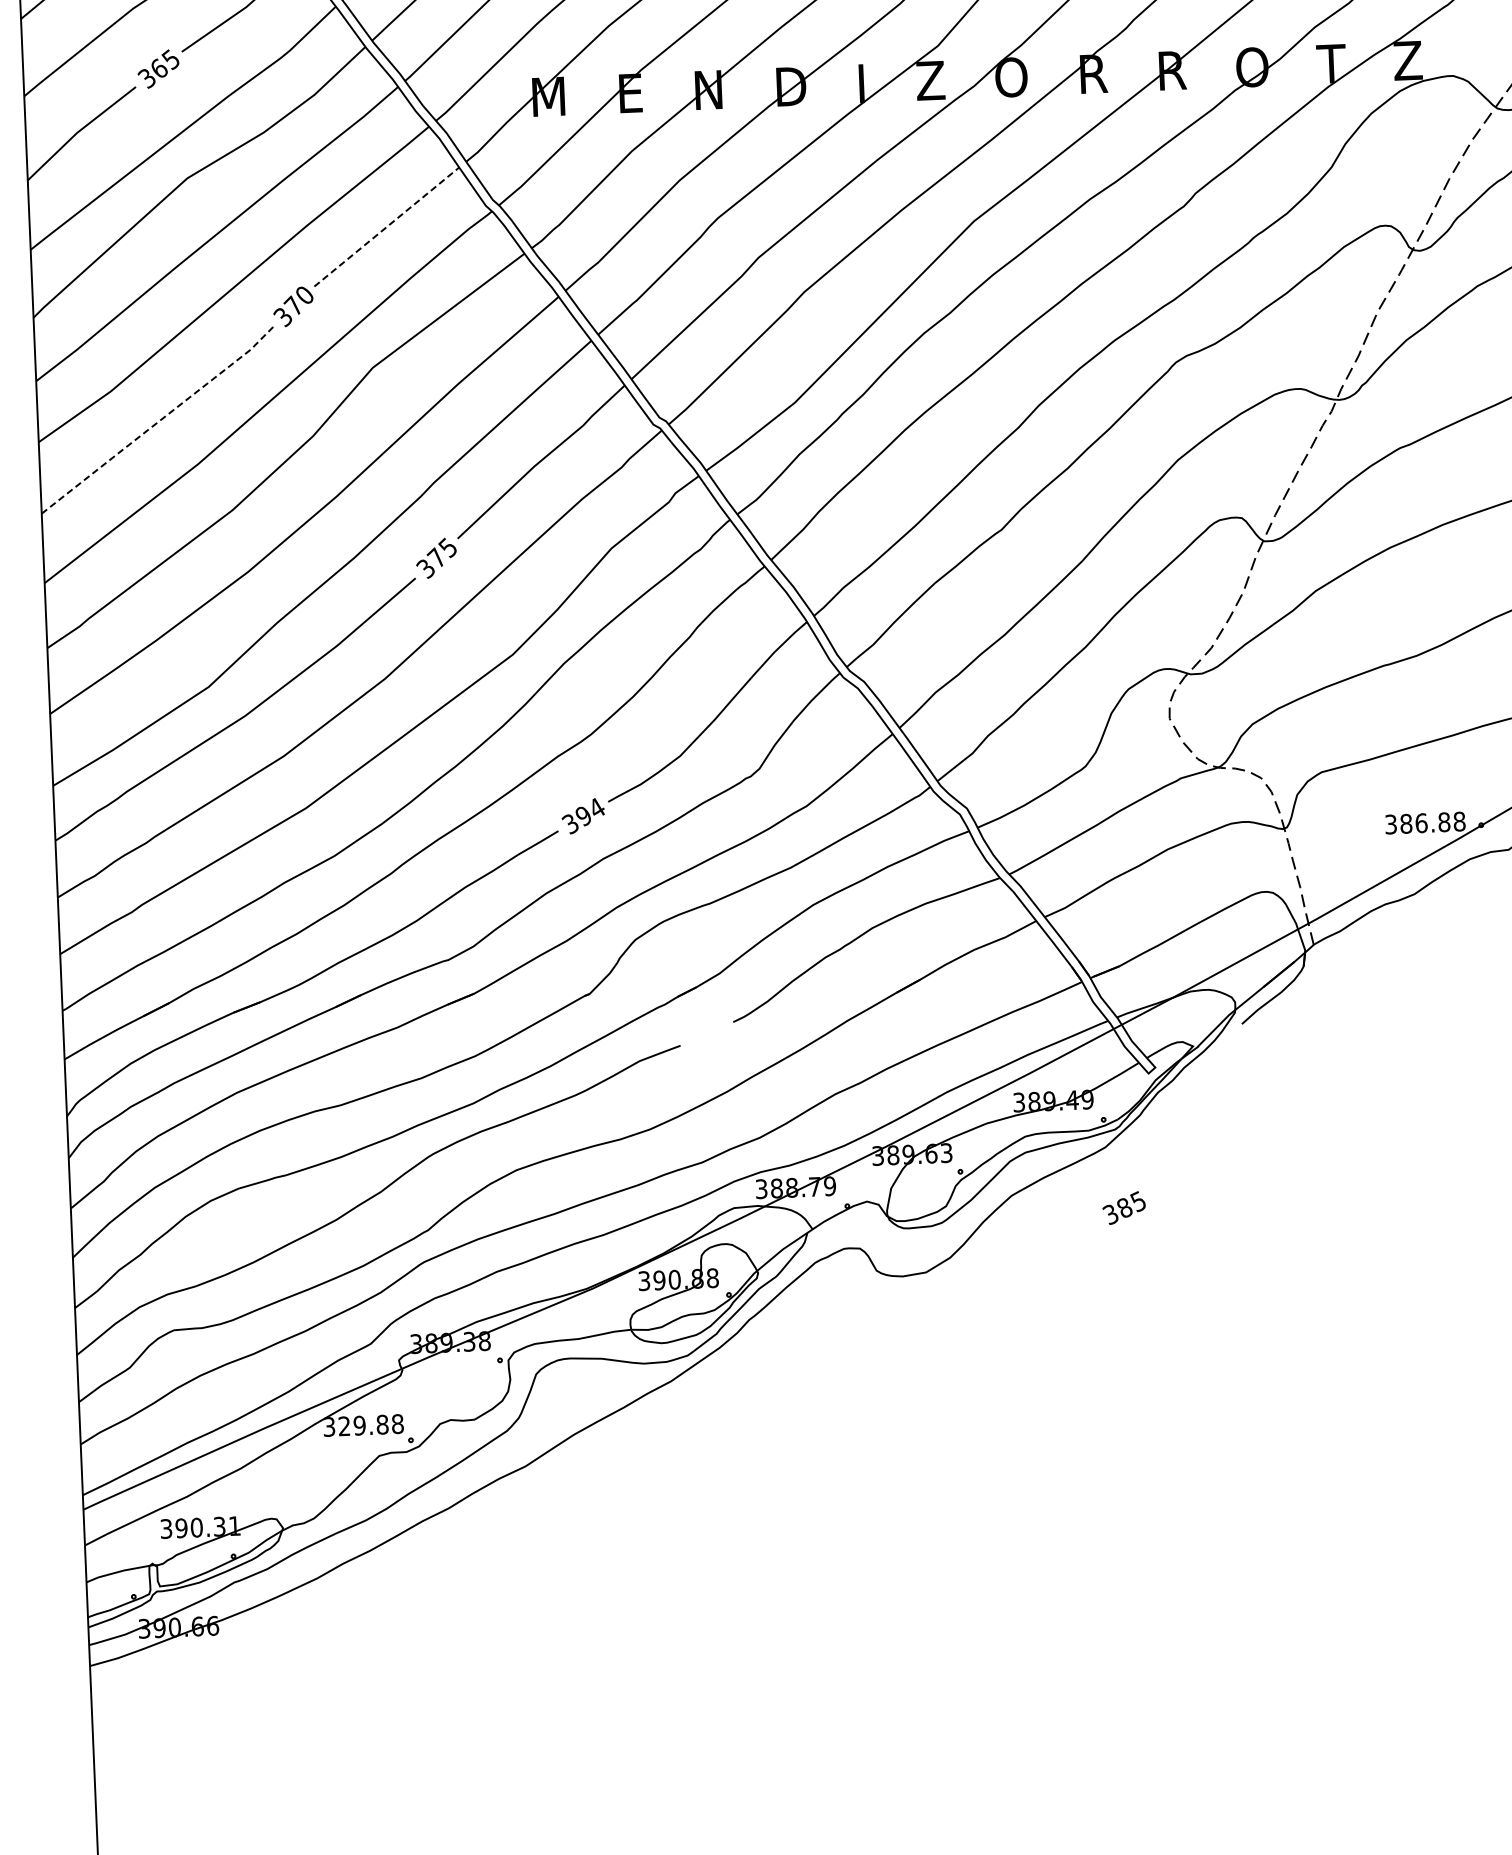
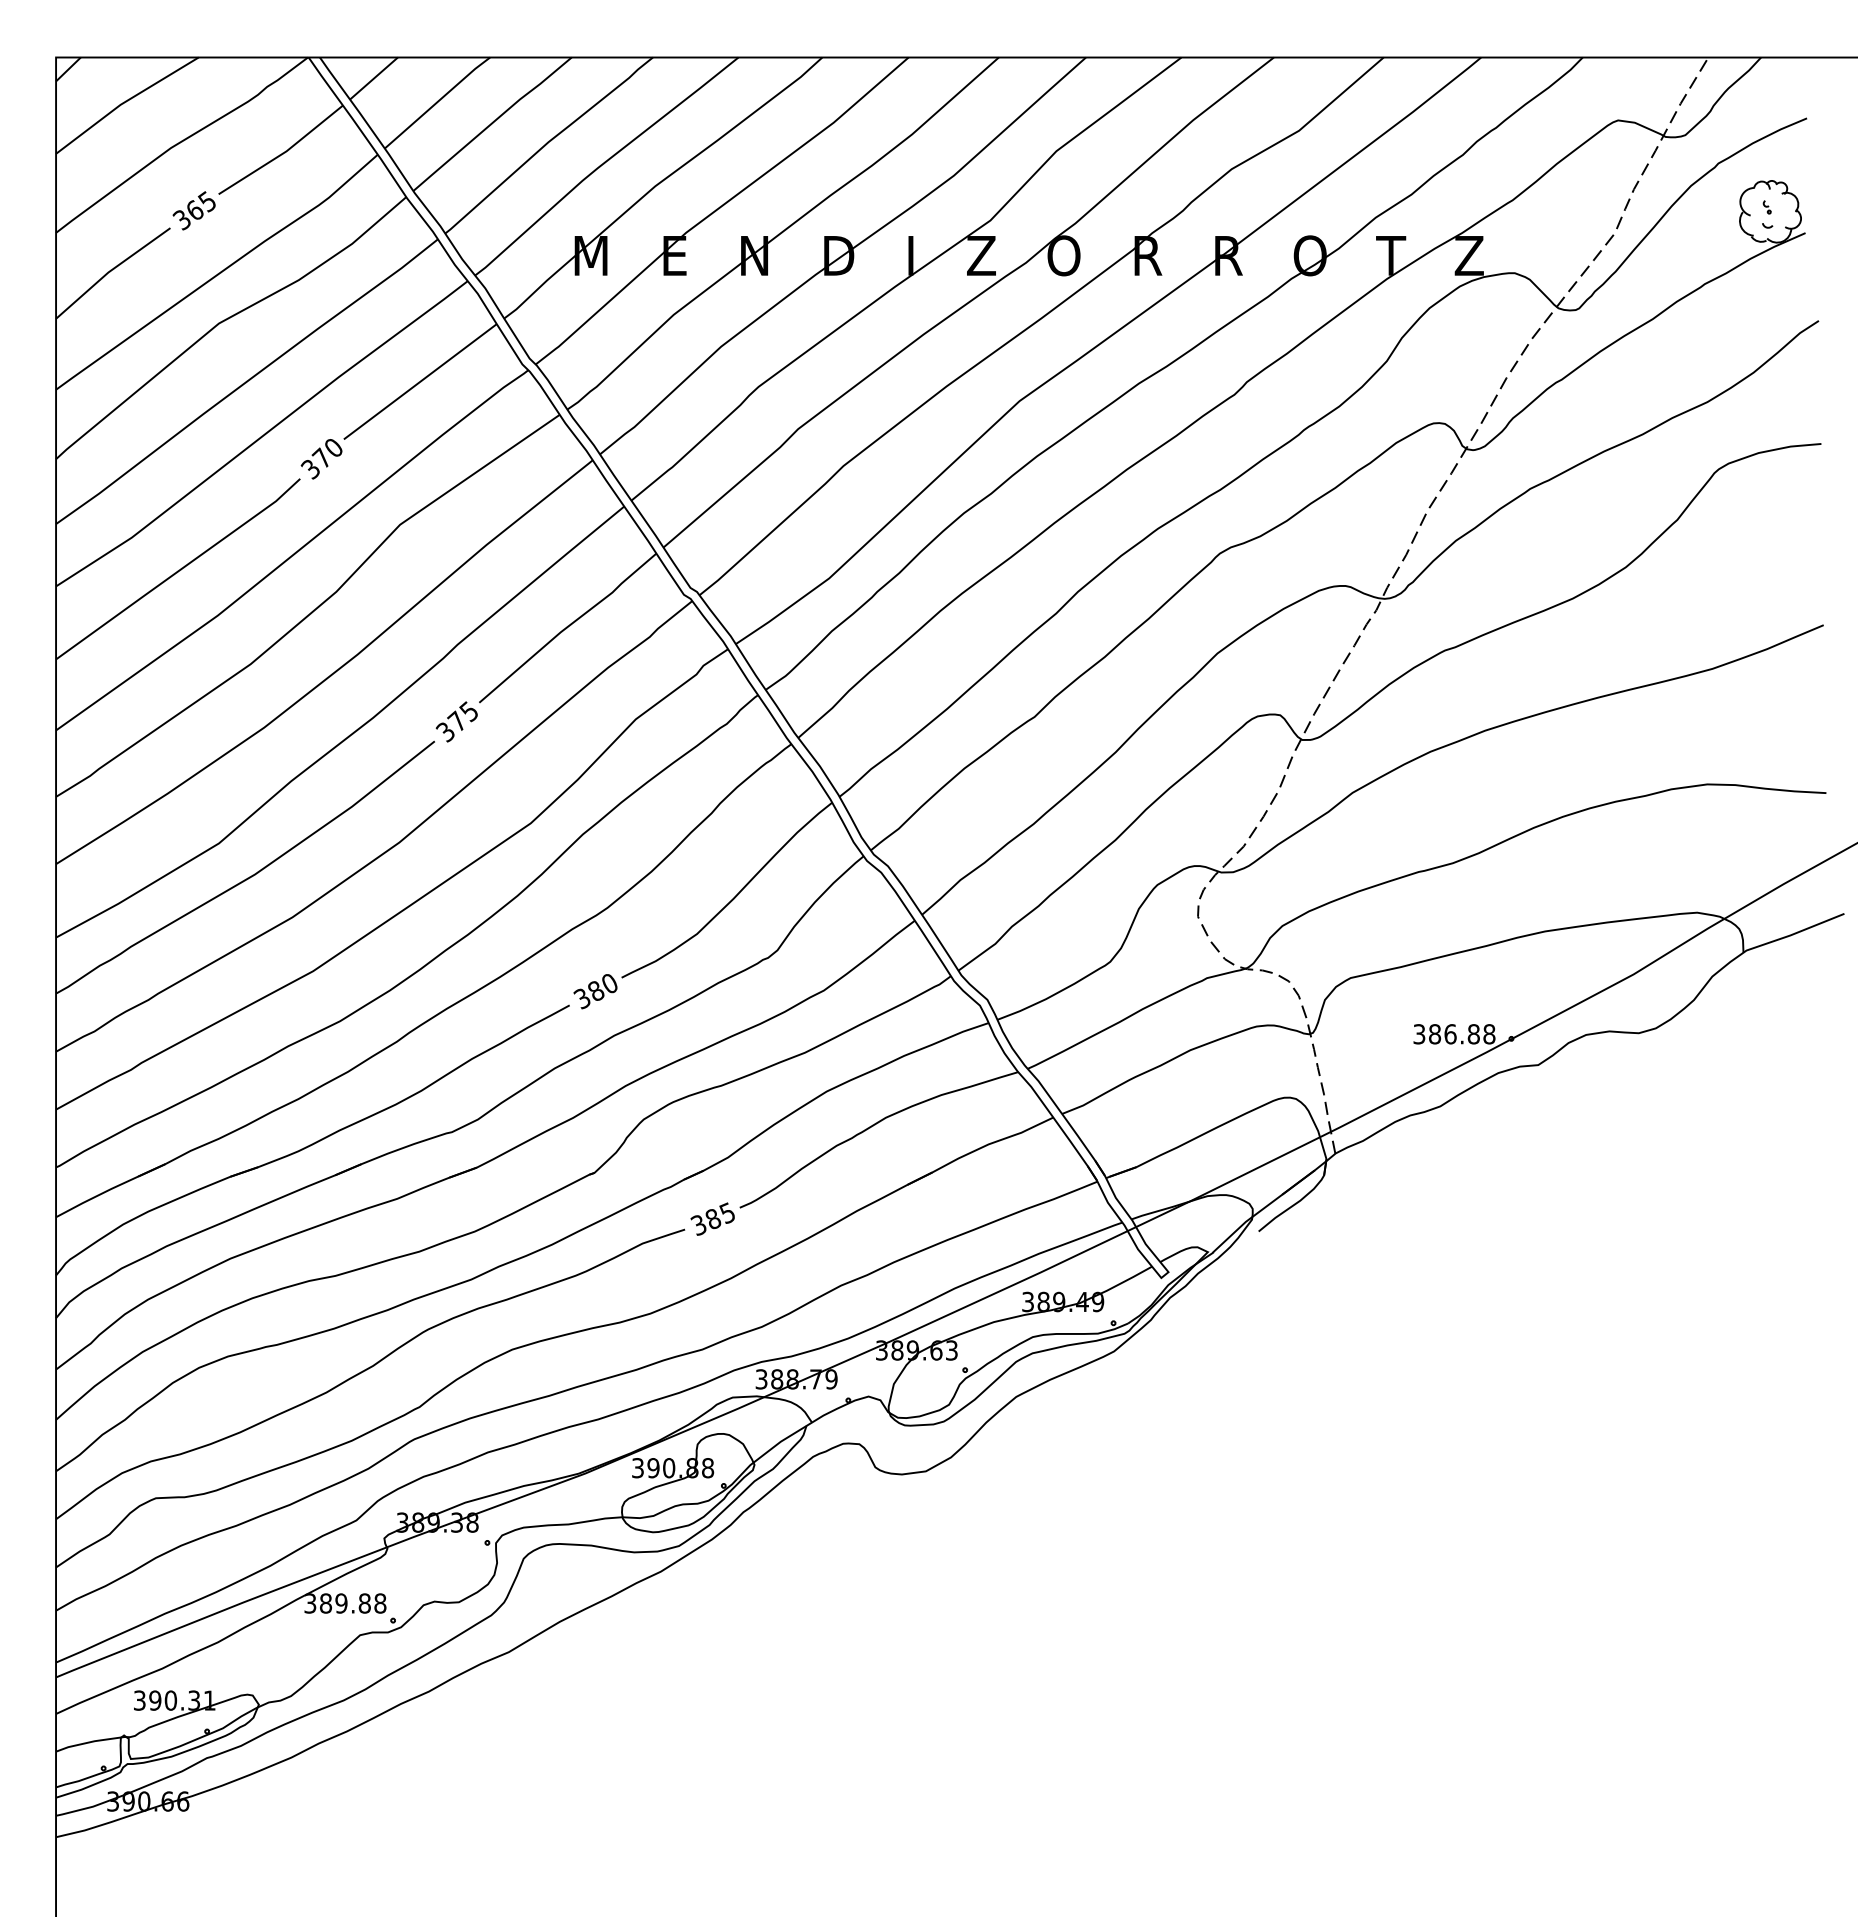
line: (386, 226) -> (420, 381), dashed -> solid
line: (158, 421) -> (179, 570), dashed -> solid
text: (589, 812) -> (602, 987), 394 -> 380
text: (1123, 1207) -> (712, 1218), moved
text: (345, 1426) -> (326, 1603), 329.88 -> 389.88

